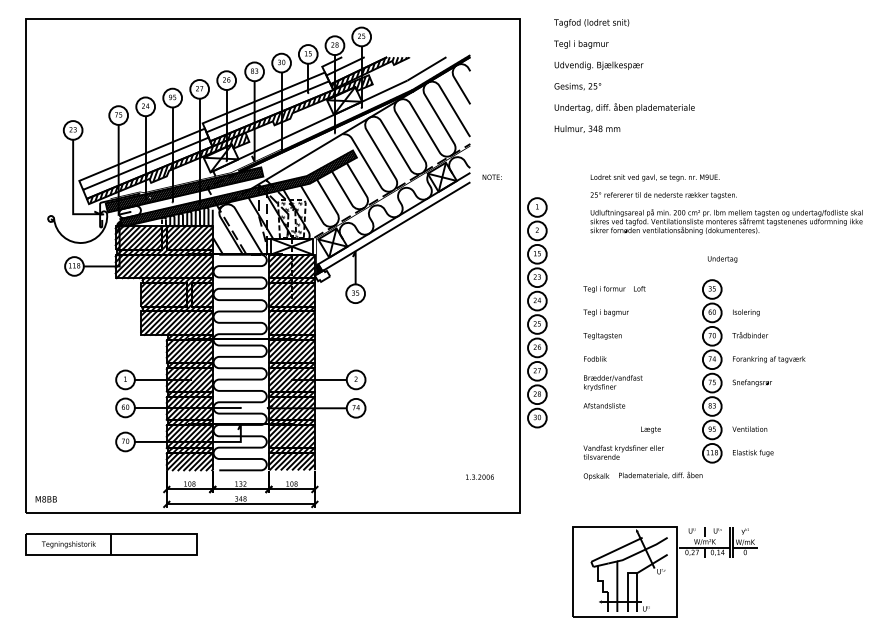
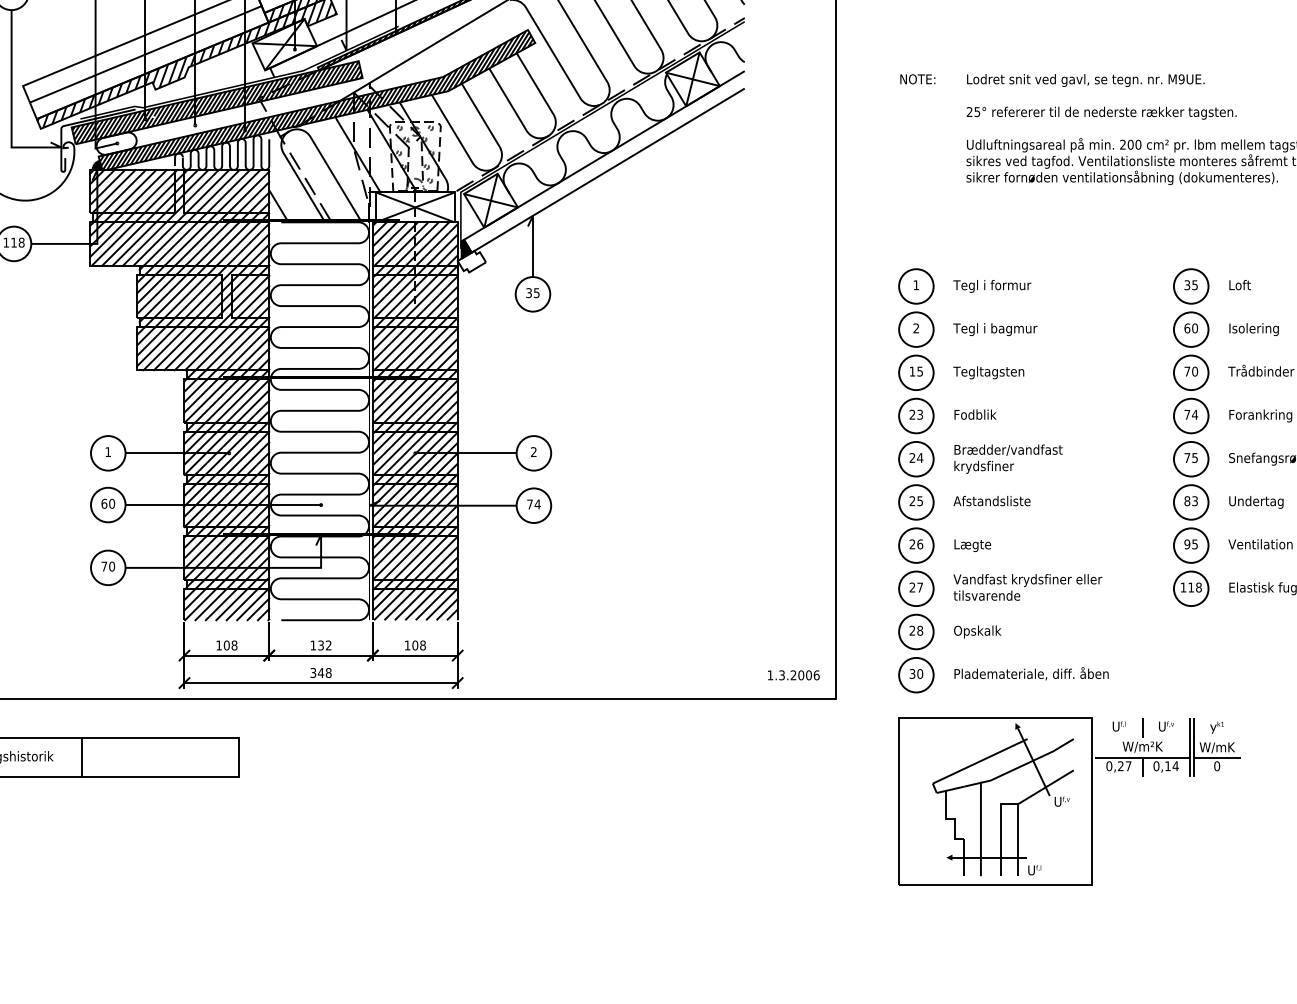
text: (491, 176) -> (916, 77), moved
text: (722, 259) -> (1256, 502), moved
text: (639, 288) -> (1239, 284), moved
part: (537, 312) -> (916, 480), moved
text: (650, 429) -> (971, 544), moved
text: (660, 474) -> (1031, 672), moved
text: (479, 476) -> (792, 674), moved
part: (664, 571) -> (1067, 801), moved

